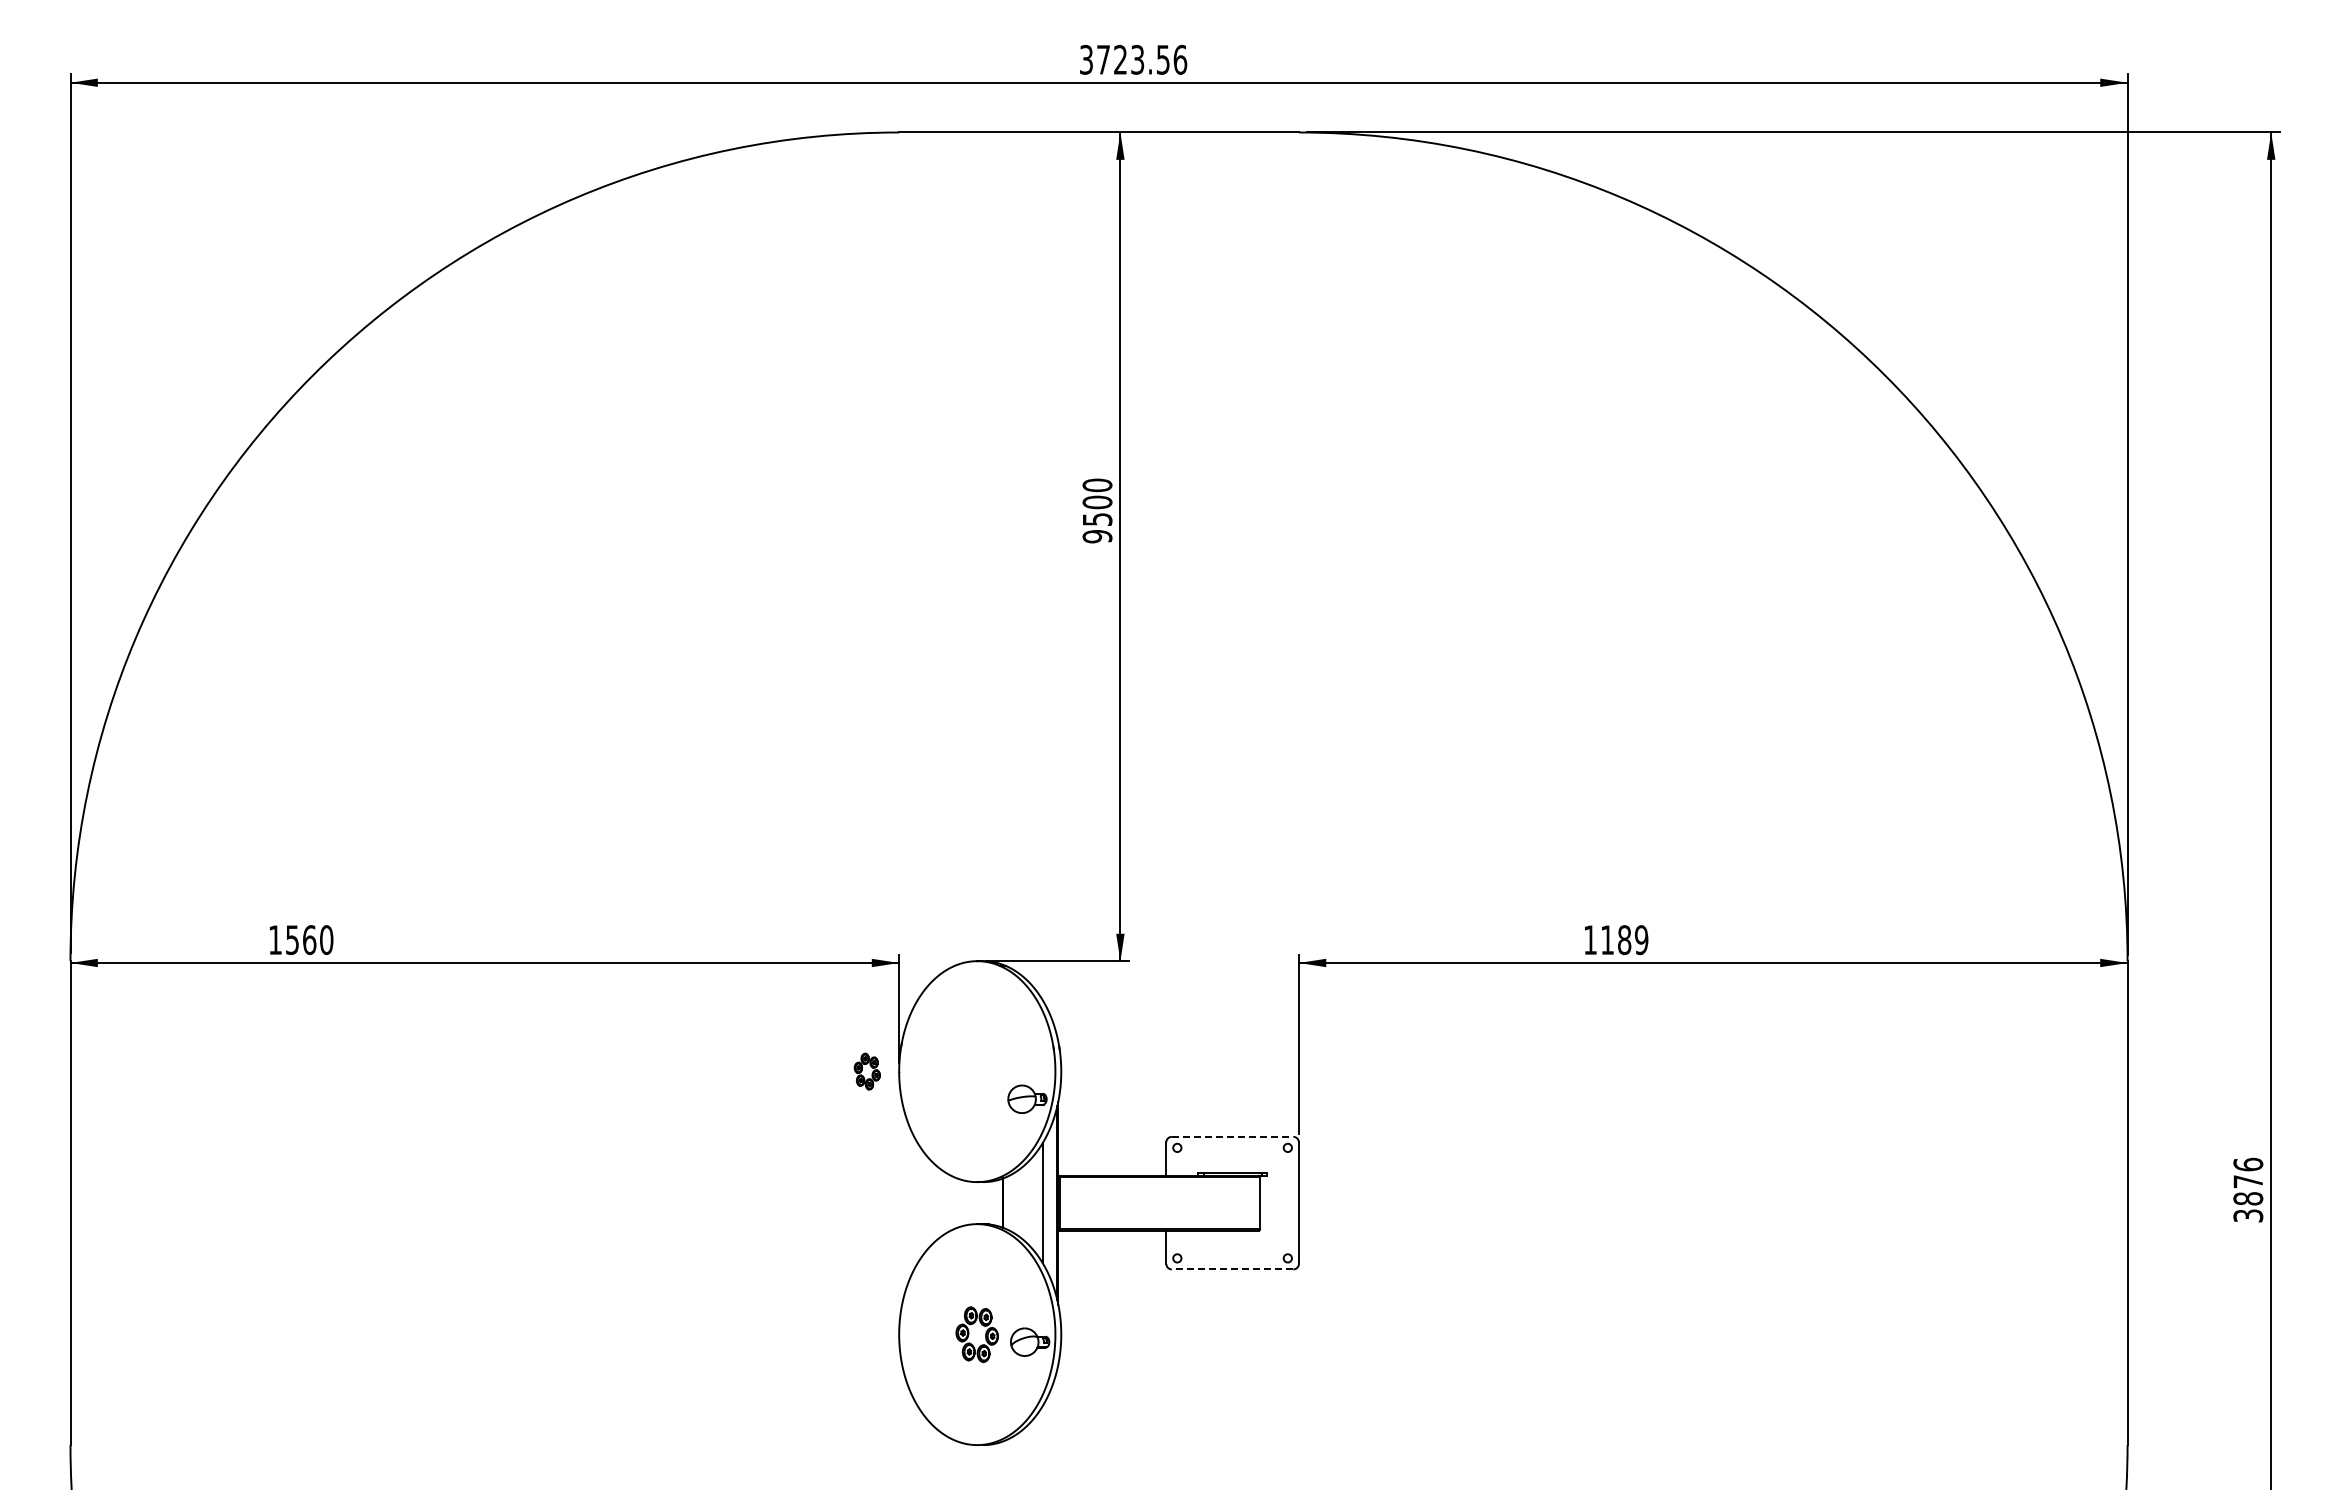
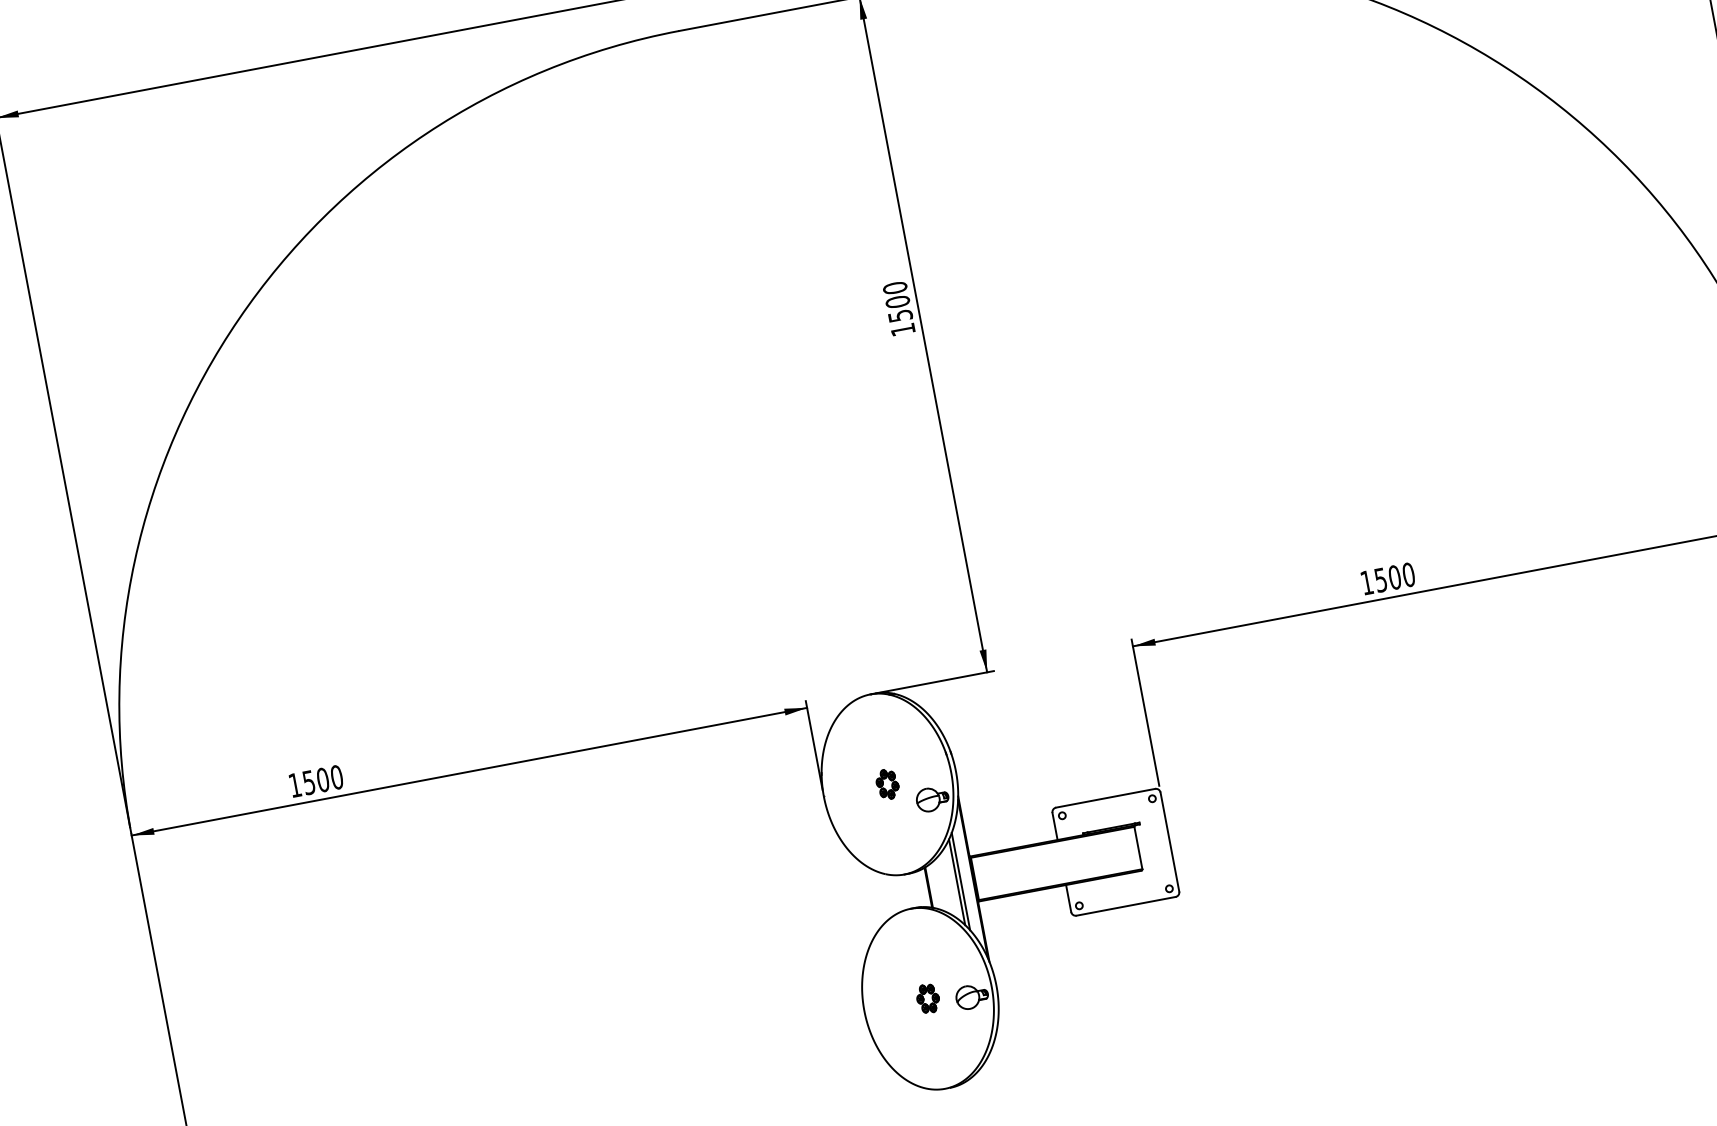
text: (1097, 536) -> (903, 329), 9500 -> 1500
text: (309, 939) -> (322, 779), 1560 -> 1500
text: (1624, 940) -> (1394, 577), 1189 -> 1500
part: (866, 1071) -> (886, 784), moved
line: (1232, 1136) -> (1105, 797), dashed -> solid
line: (1037, 1202) -> (956, 881), added
line: (1232, 1269) -> (1126, 906), dashed -> solid
part: (977, 1334) -> (928, 998), size x0.62

